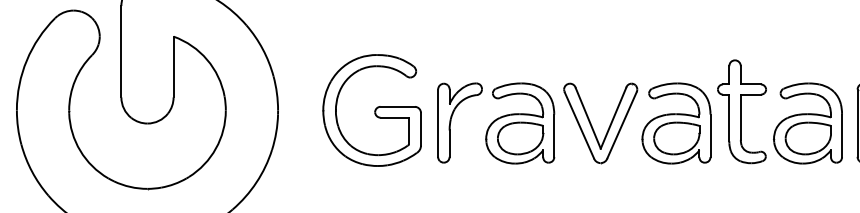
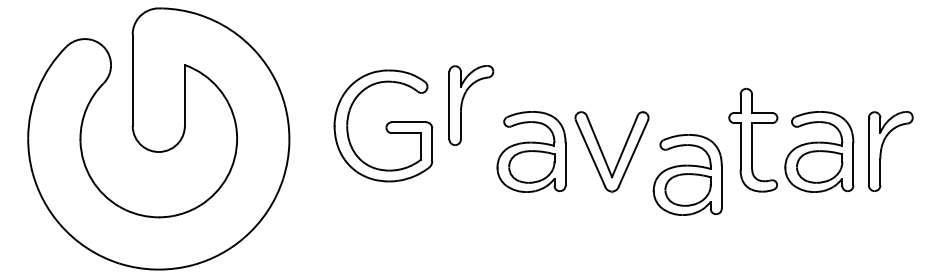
part: (372, 110) -> (383, 125), moved
part: (452, 119) -> (463, 101), moved
part: (676, 123) -> (687, 174), moved

